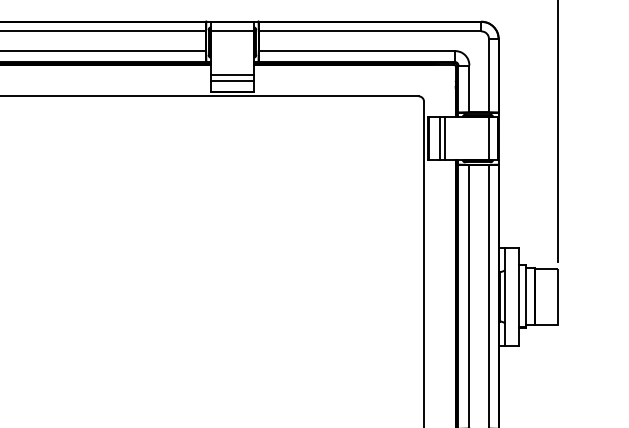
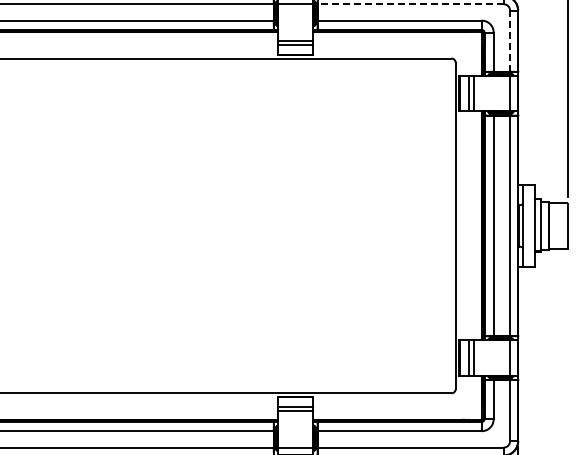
line: (369, 31) -> (410, 4), solid -> dashed
line: (489, 74) -> (510, 40), solid -> dashed

